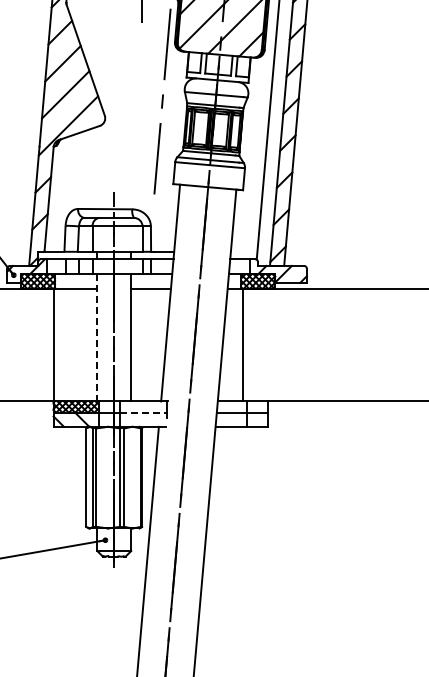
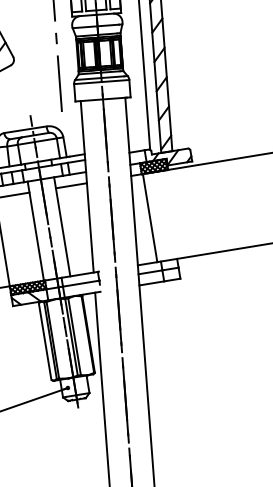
line: (97, 337) -> (35, 230), dashed -> solid
line: (143, 412) -> (81, 283), dashed -> solid

